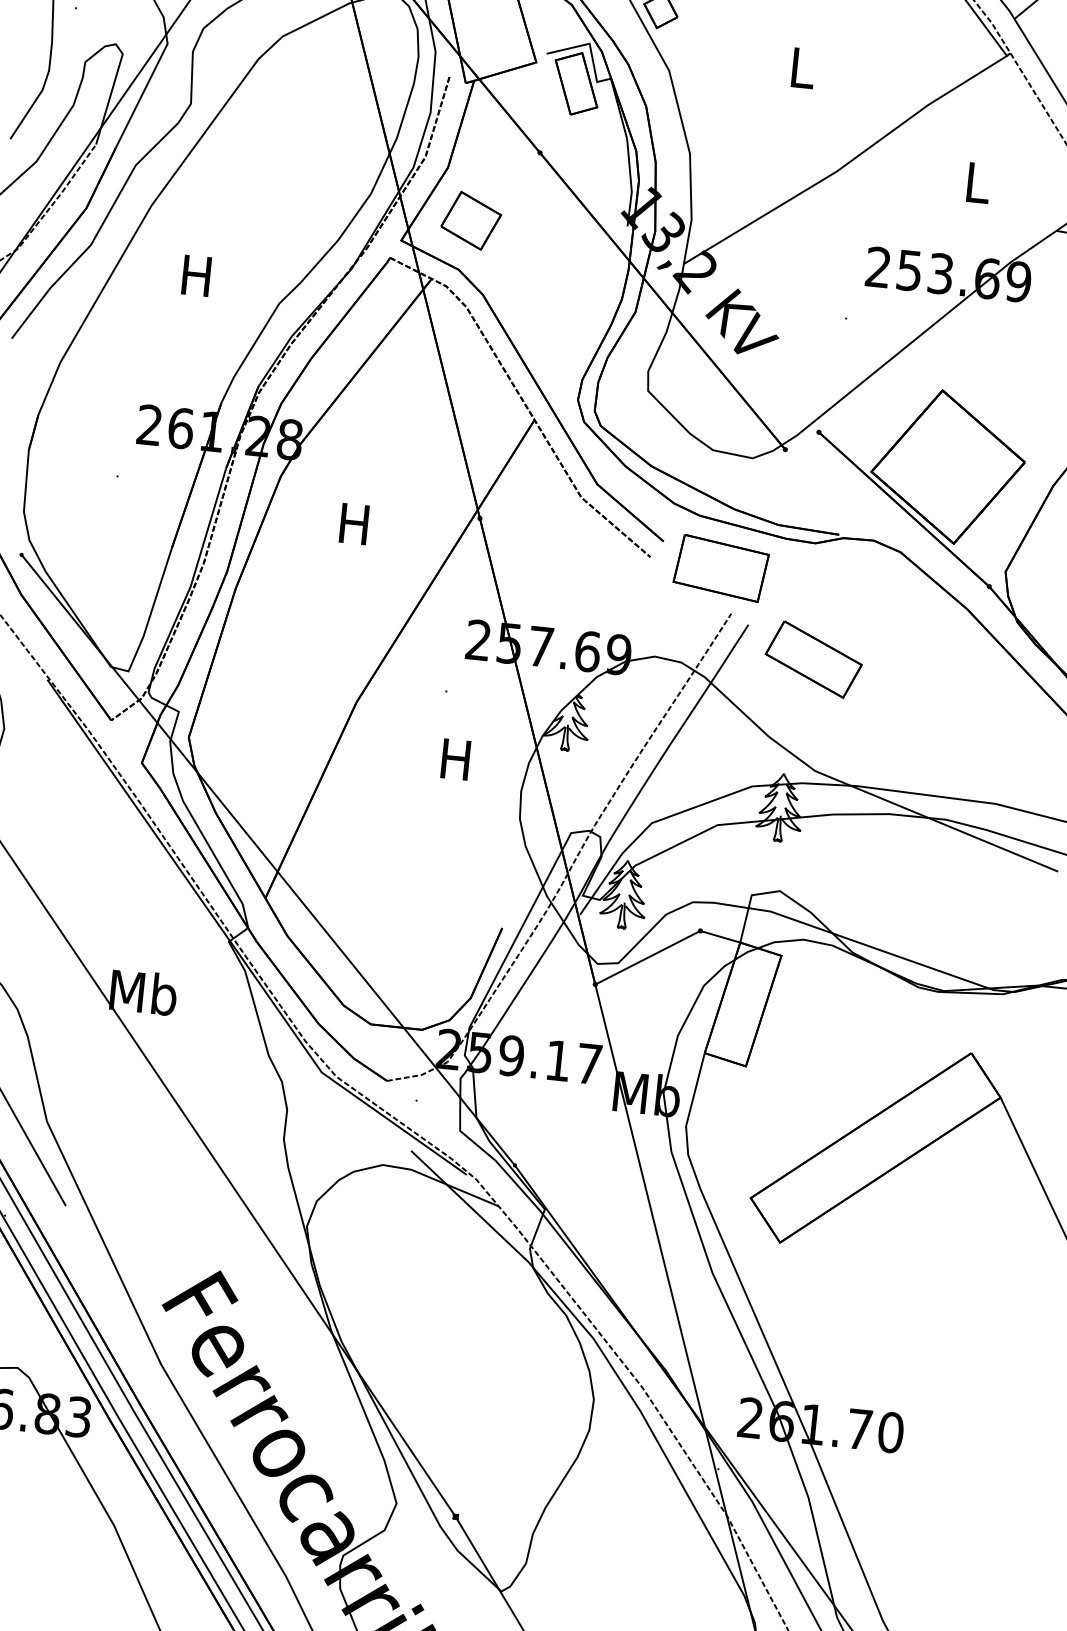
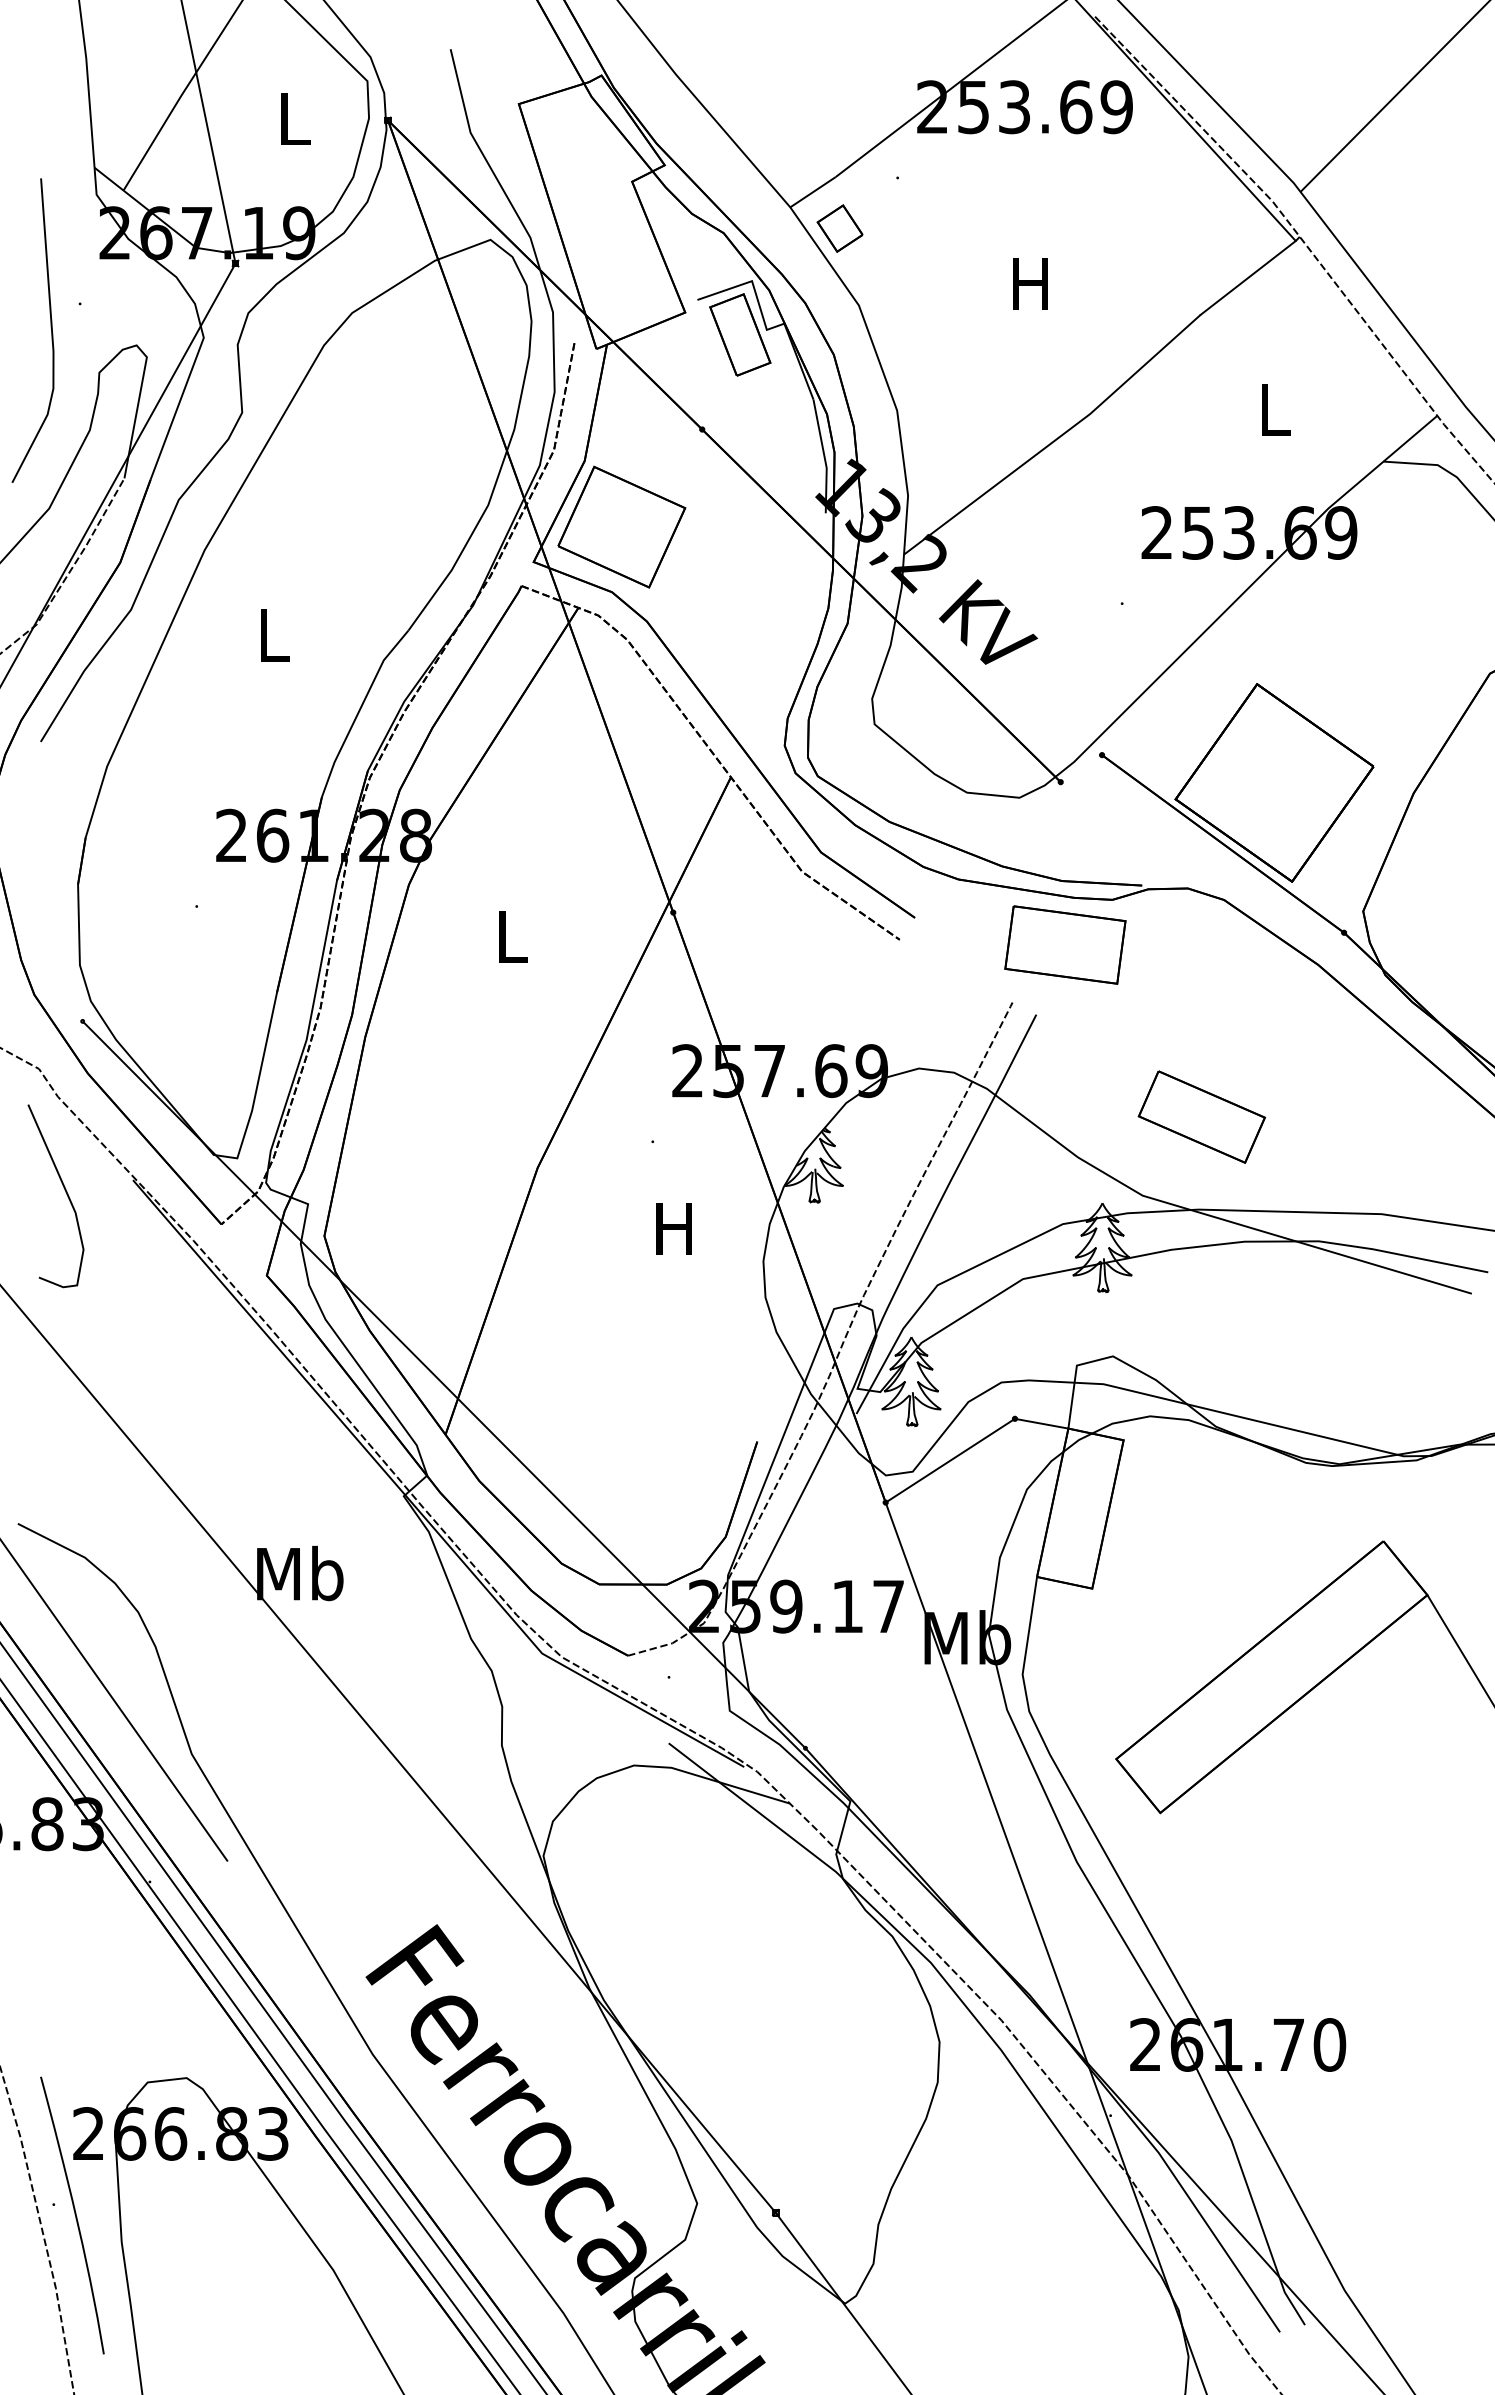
text: (801, 67) -> (1030, 283), L -> H
part: (470, 220) -> (621, 526), size x1.67
text: (196, 275) -> (272, 635), H -> L
text: (354, 523) -> (510, 936), H -> L
part: (721, 568) -> (1065, 944), moved
part: (813, 659) -> (1201, 1116), moved

